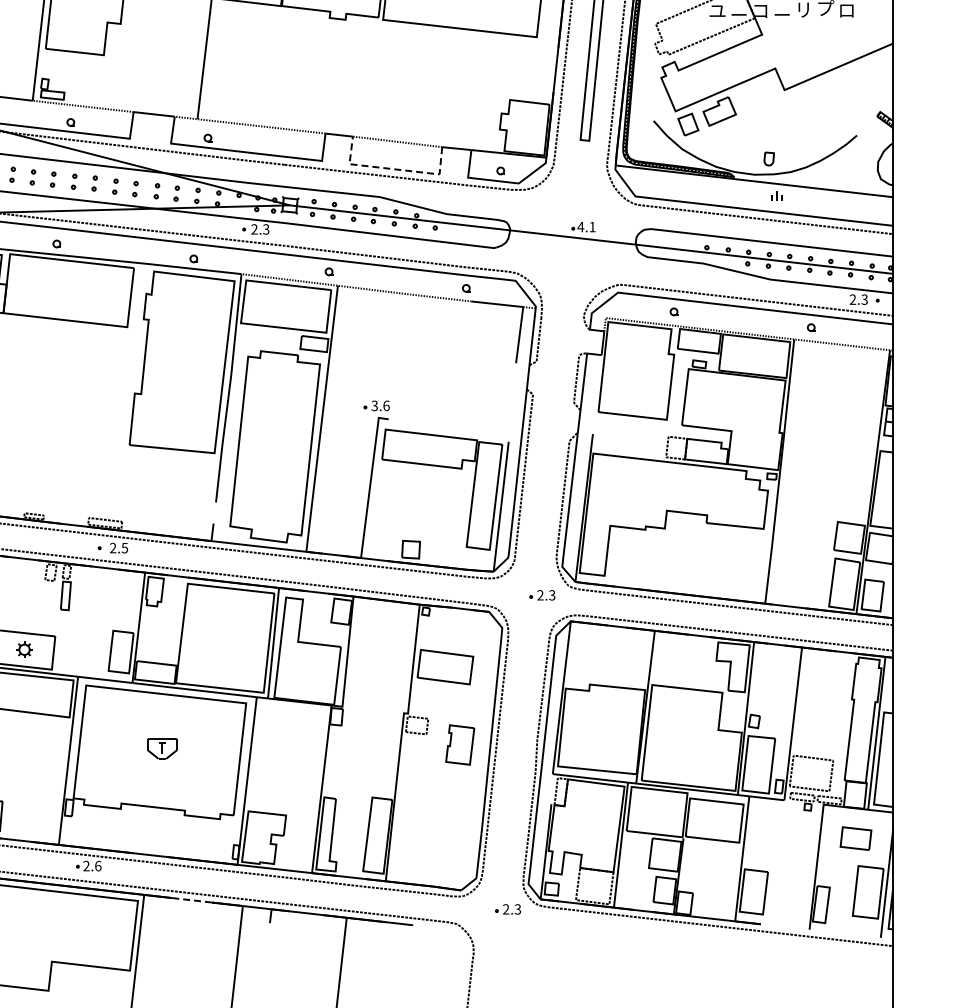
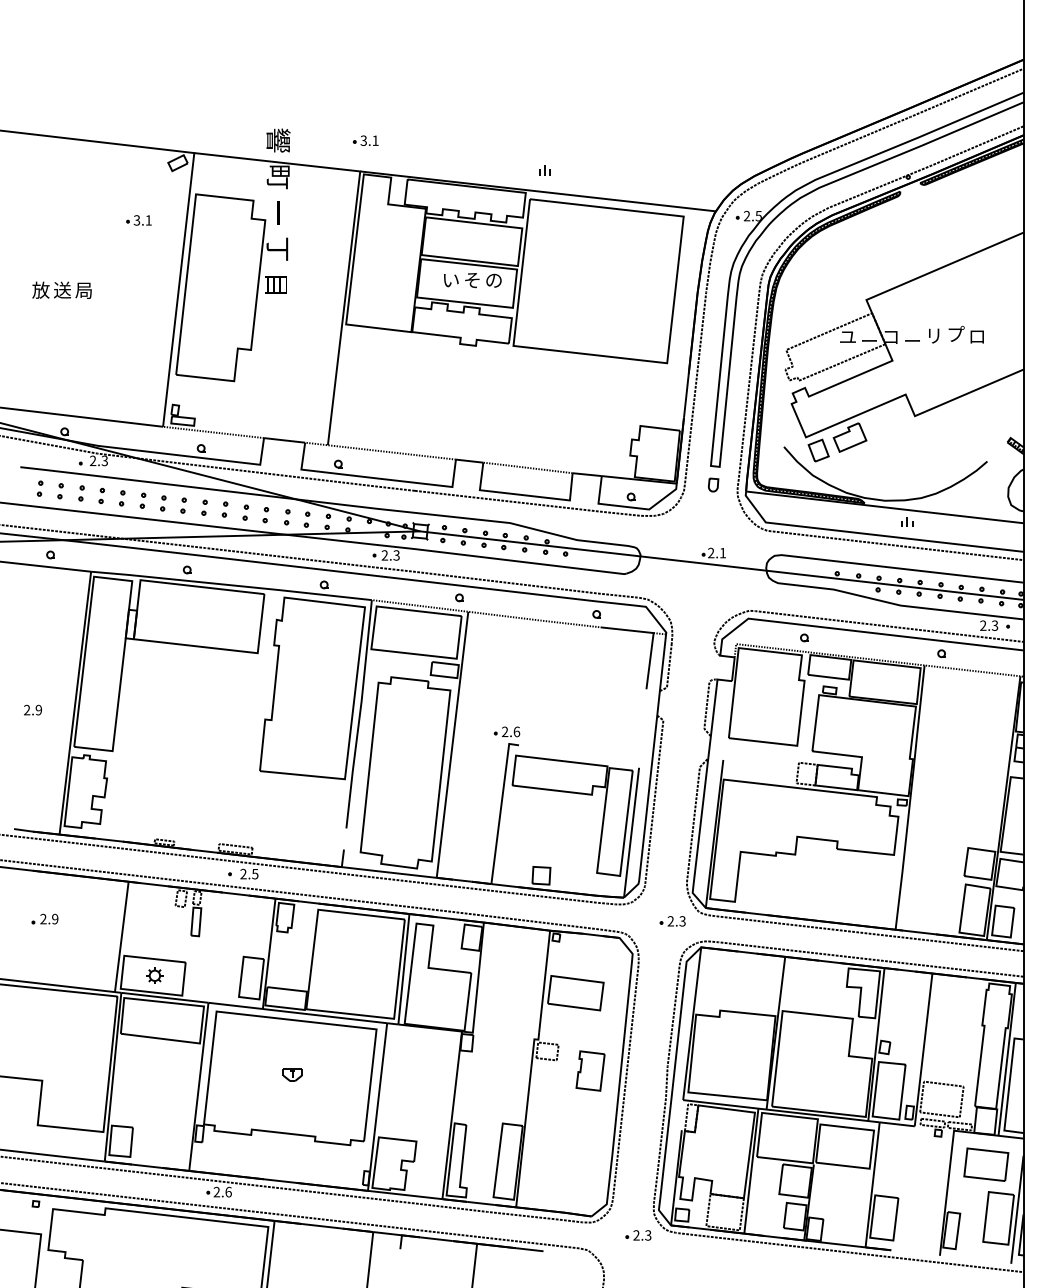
part: (769, 158) -> (713, 484), moved
line: (394, 169) -> (524, 495), dashed -> solid
text: (580, 226) -> (710, 552), 4.1 -> 2.1
text: (374, 406) -> (504, 732), 3.6 -> 2.6
part: (162, 748) -> (292, 1074), size x0.62
part: (856, 838) -> (986, 1164), size x1.43
line: (193, 900) -> (323, 1226), dashed -> solid

